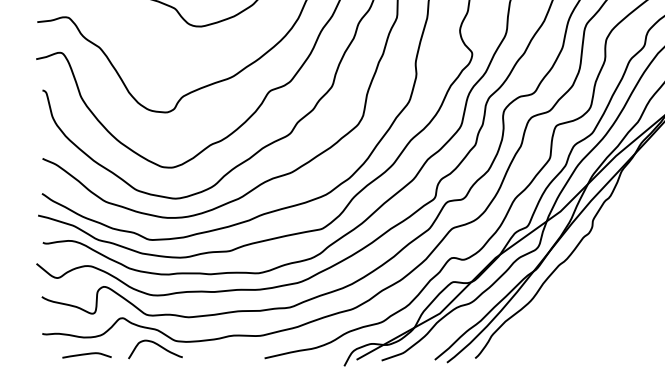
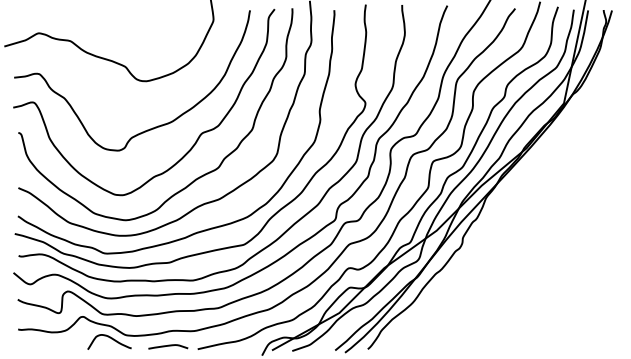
curve: (87, 354) -> (168, 346), moved

